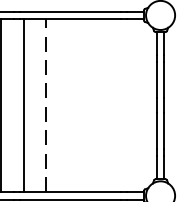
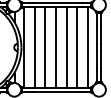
line: (46, 105) -> (45, 47), dashed -> solid
line: (67, 105) -> (55, 47), added
line: (91, 105) -> (66, 47), added
line: (114, 105) -> (77, 47), added
line: (135, 105) -> (87, 47), added

